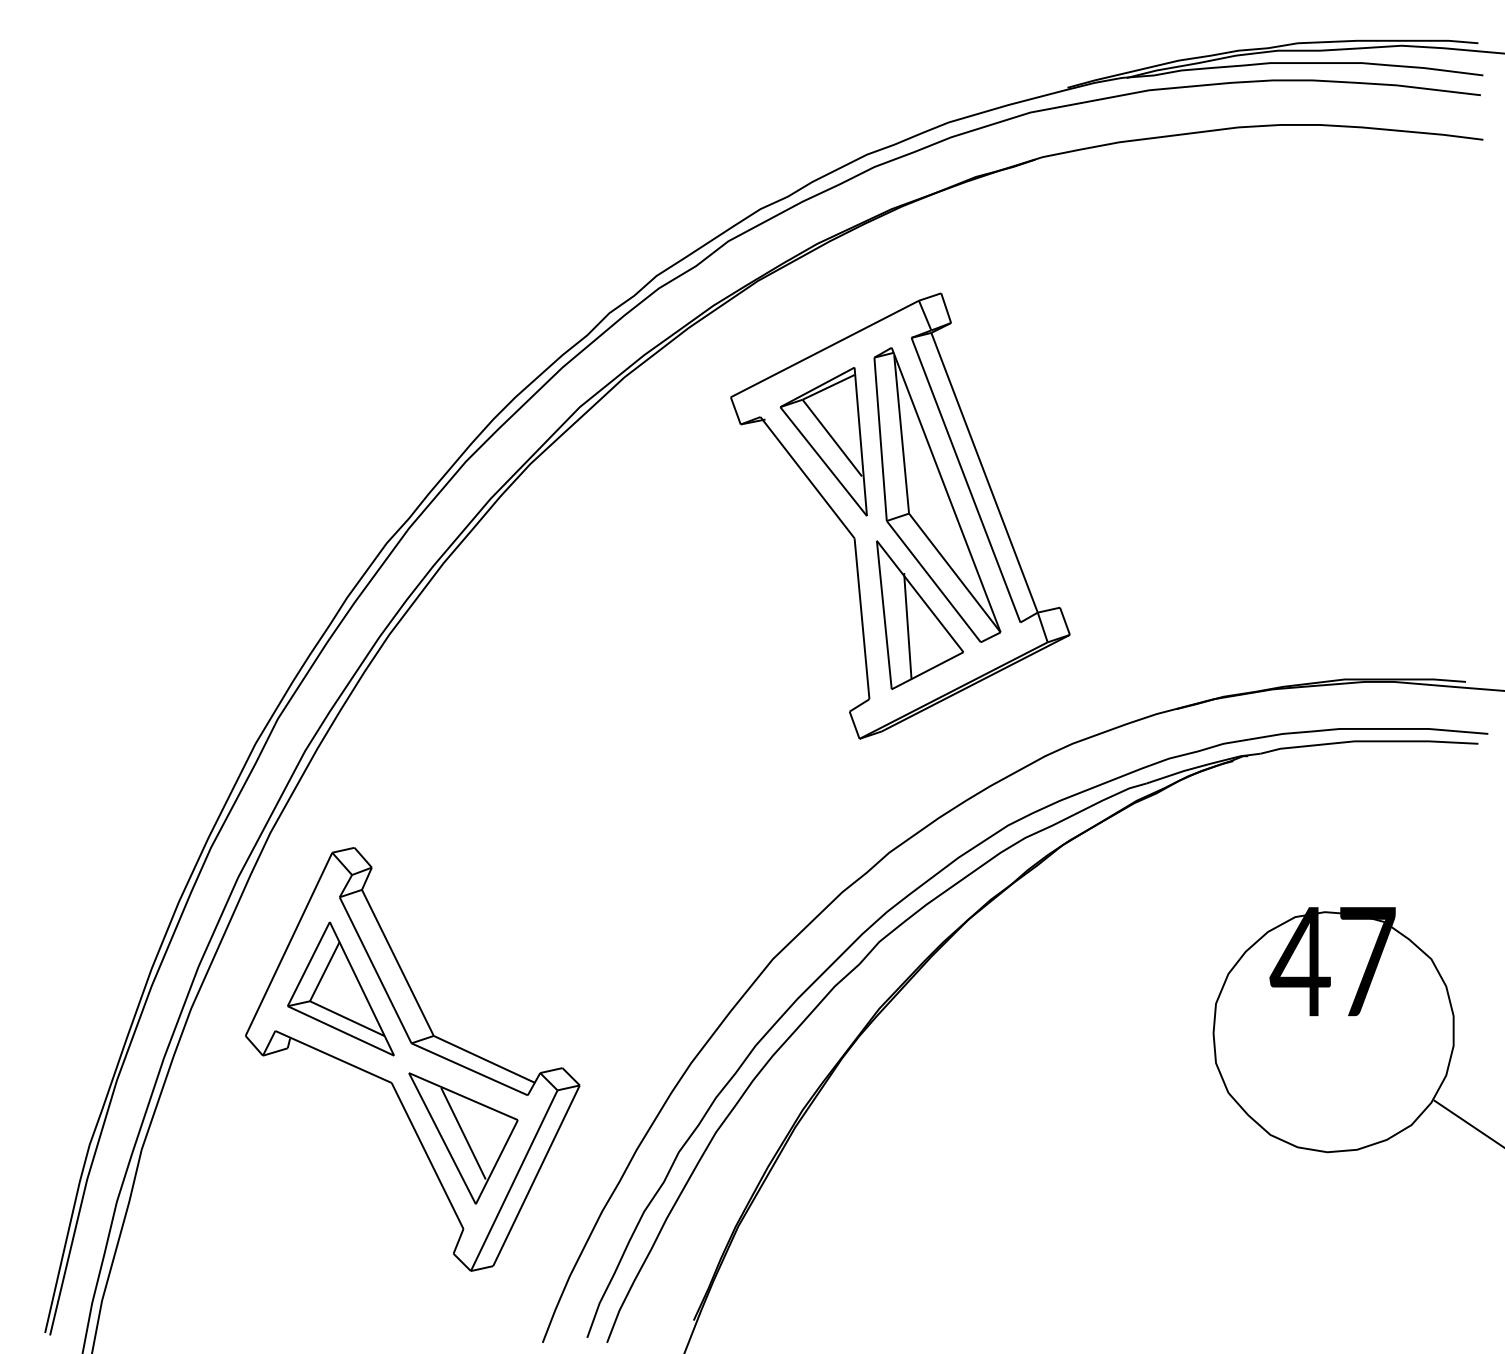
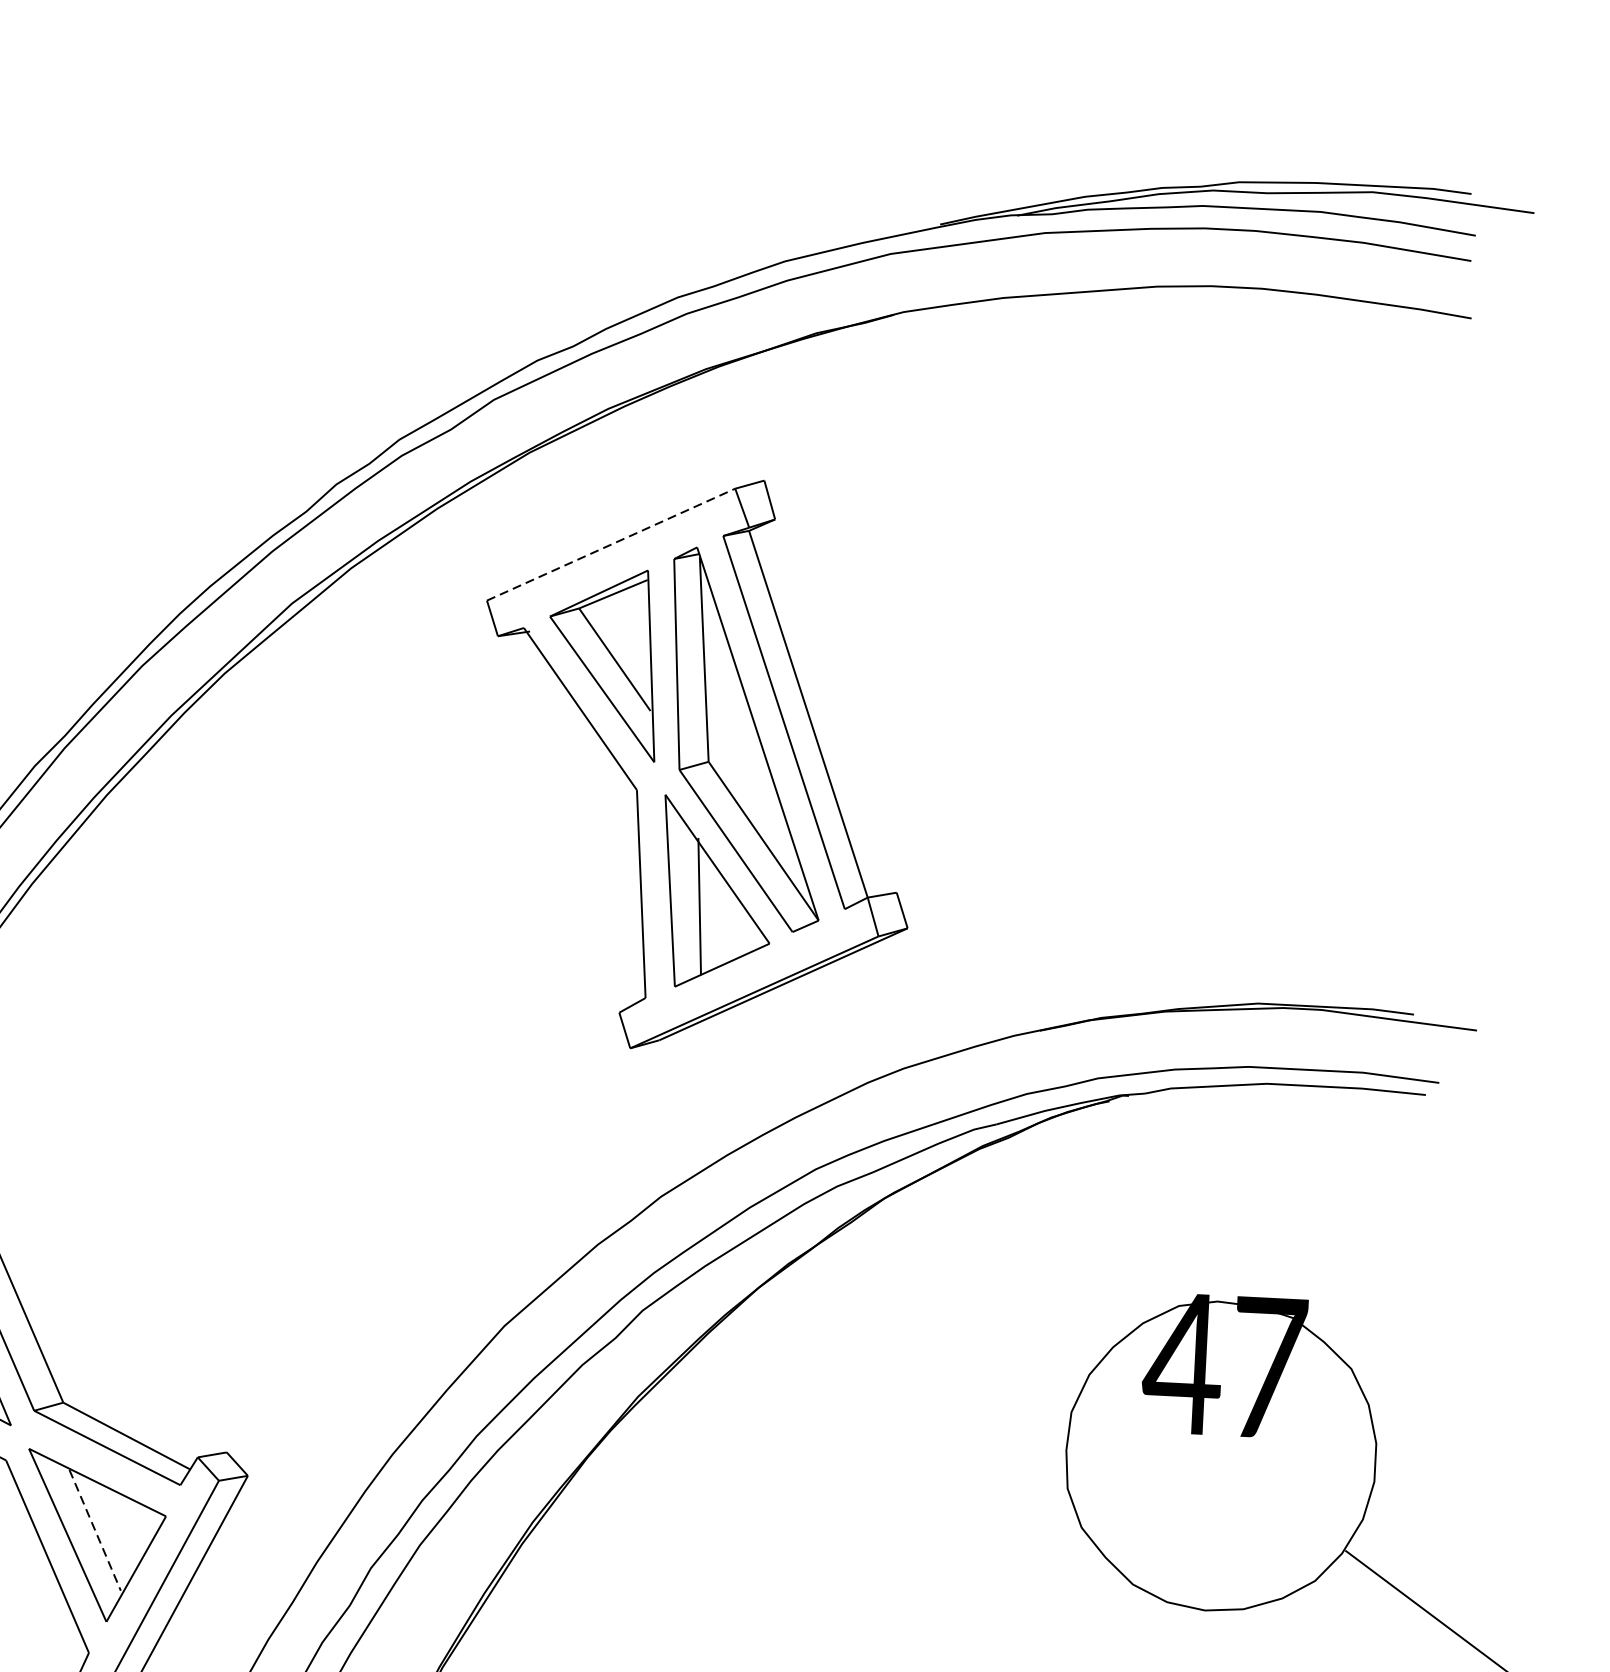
line: (824, 349) -> (610, 545), solid -> dashed
line: (463, 1133) -> (95, 1530), solid -> dashed

